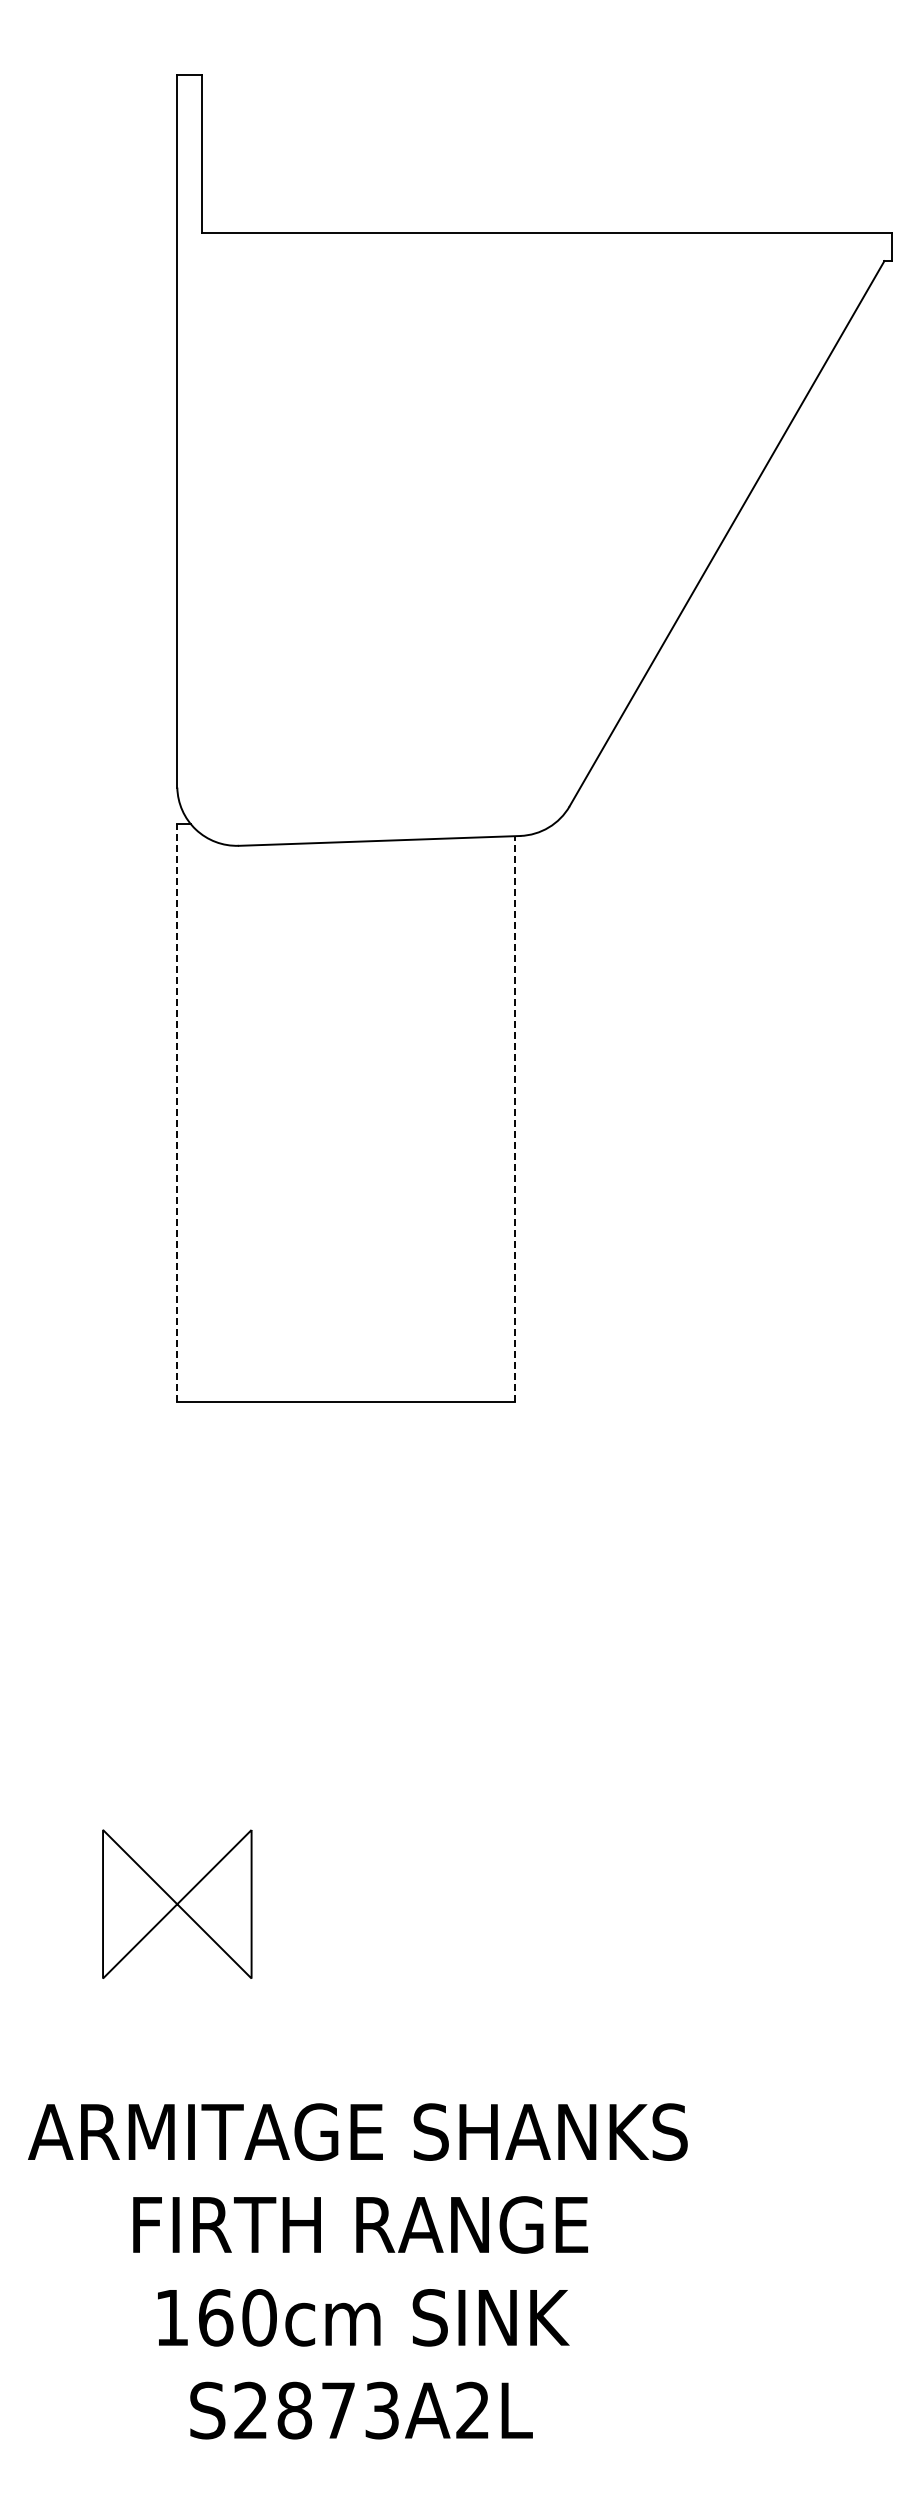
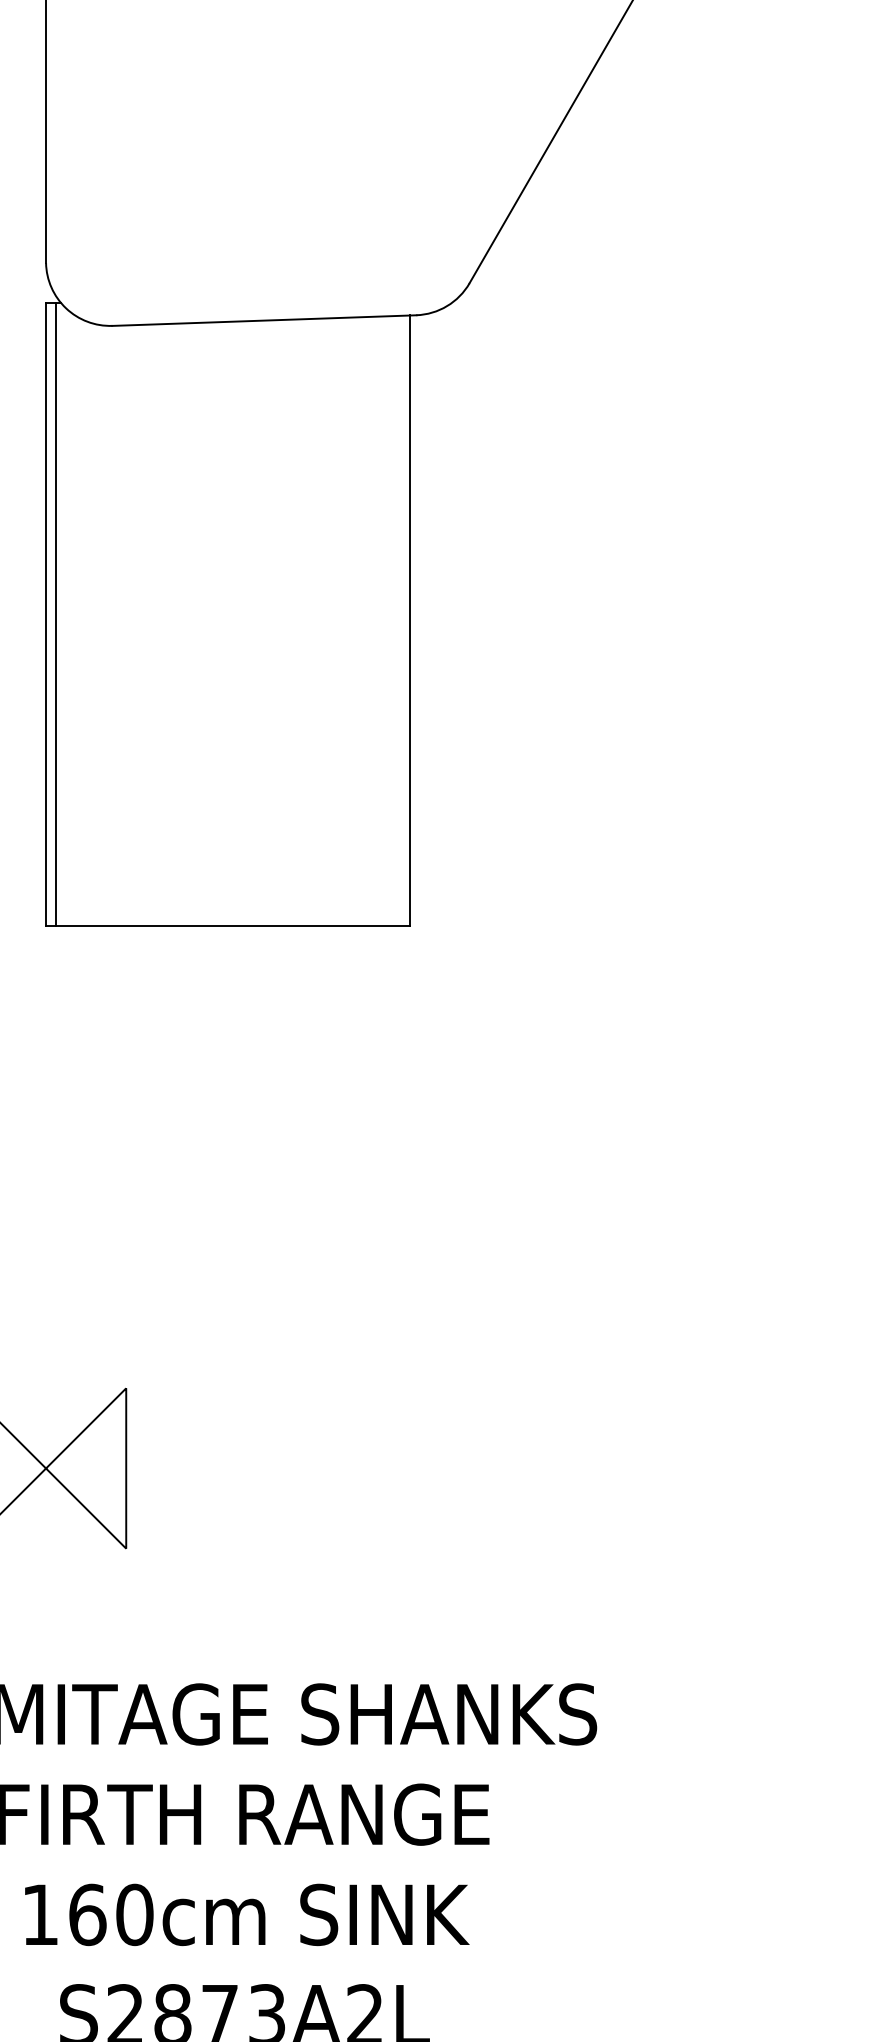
line: (177, 1113) -> (46, 614), dashed -> solid
line: (186, 1113) -> (55, 614), added
line: (514, 1119) -> (410, 621), dashed -> solid

